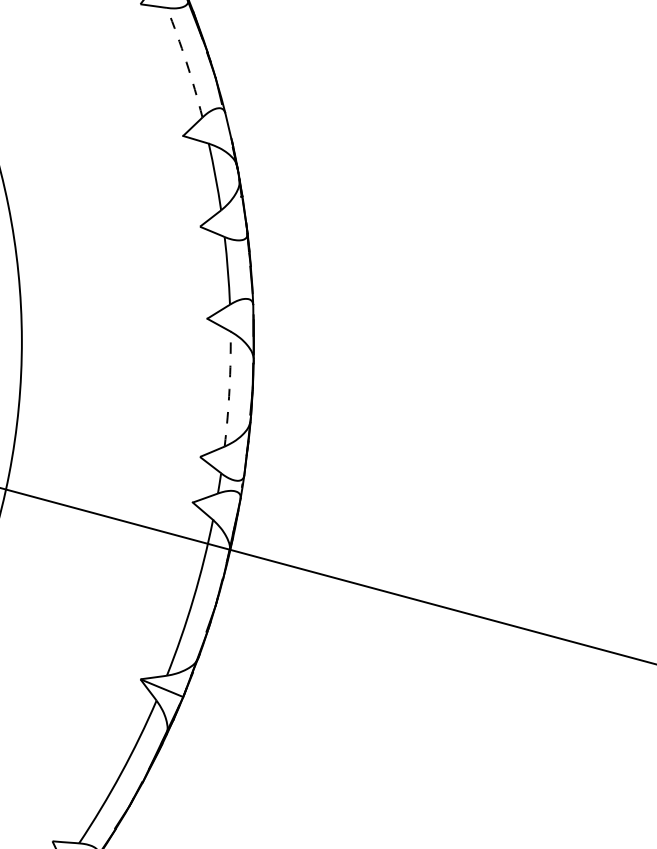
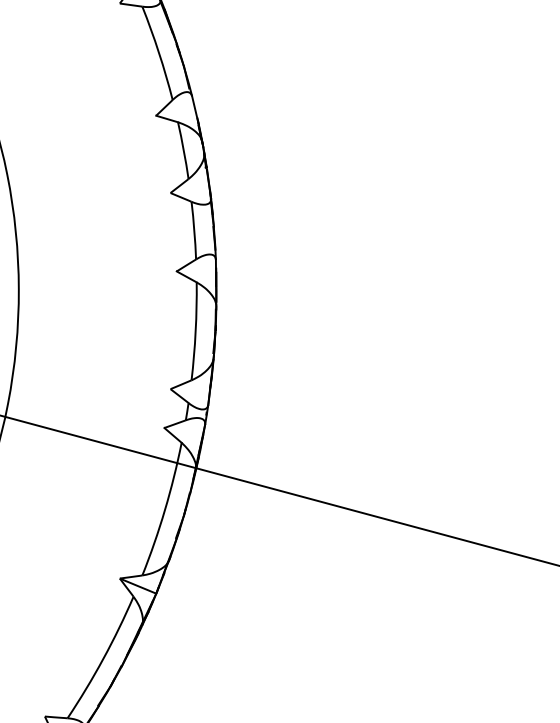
arc: (186, 62) -> (159, 53), dashed -> solid
arc: (229, 389) -> (195, 331), dashed -> solid

